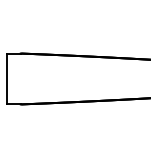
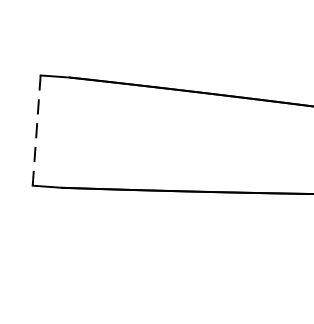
line: (7, 79) -> (37, 131), solid -> dashed

